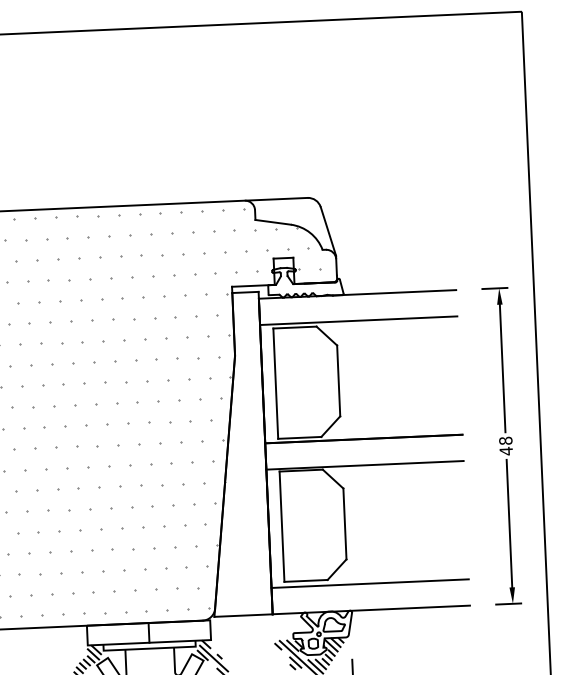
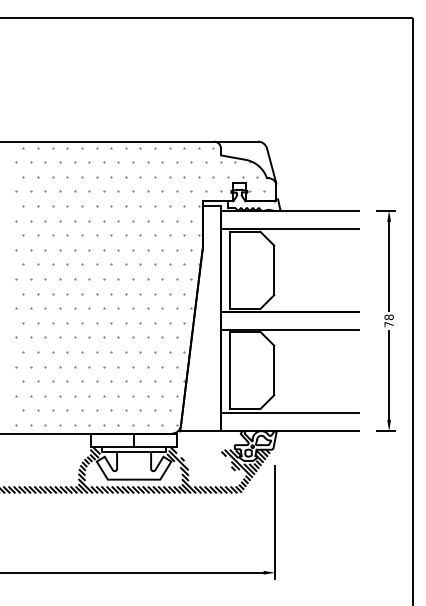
text: (505, 451) -> (388, 324), 48 -> 78

